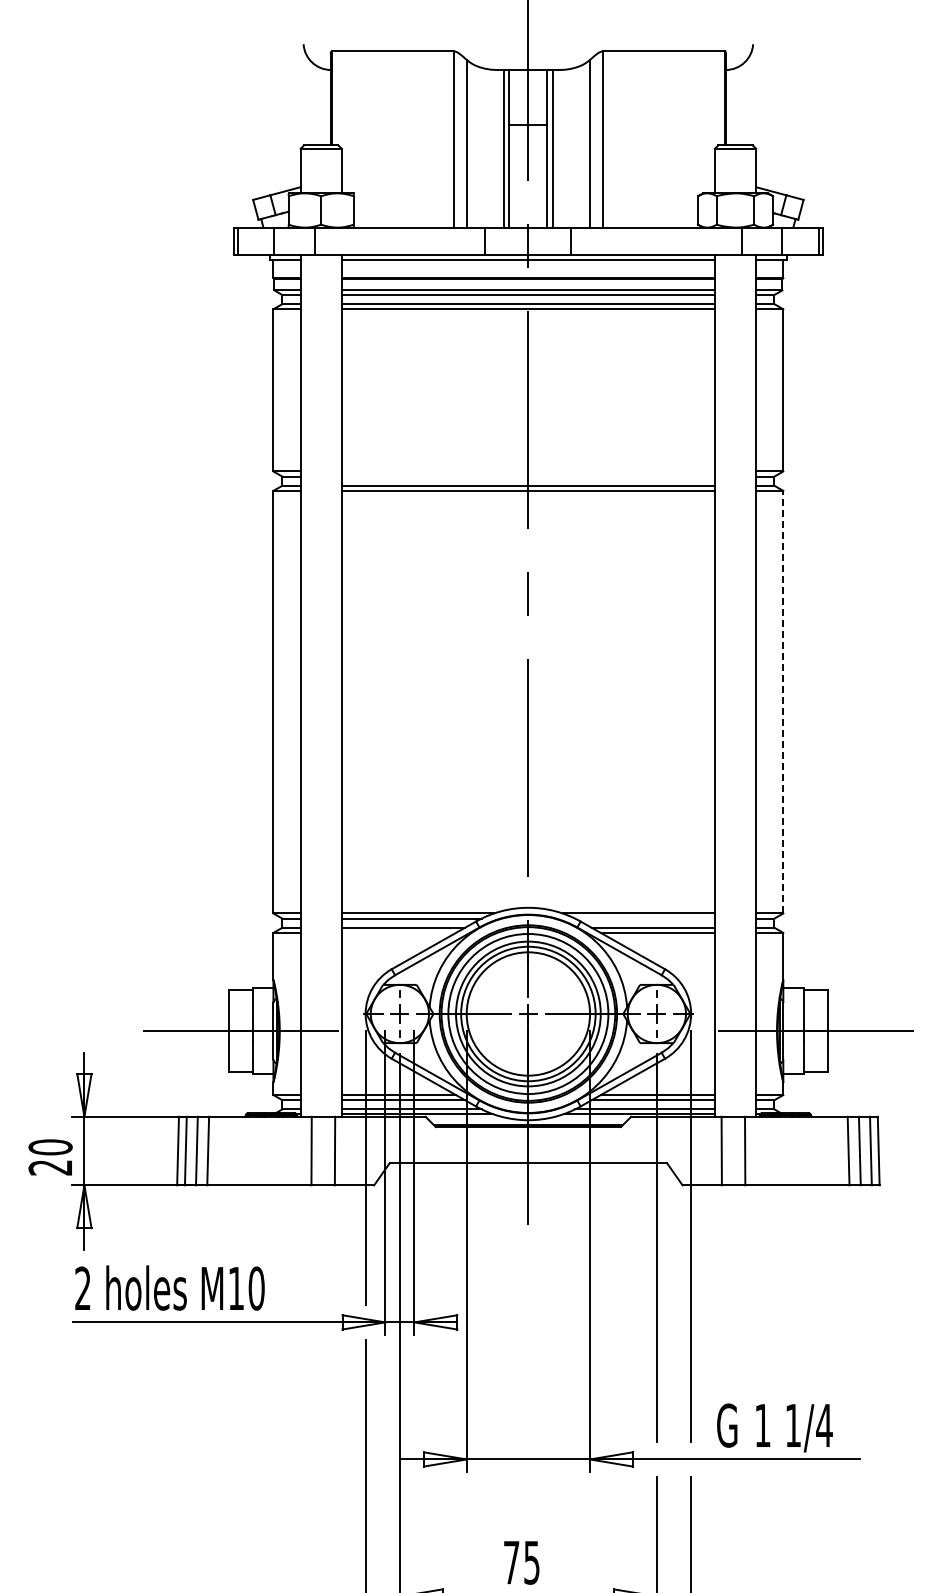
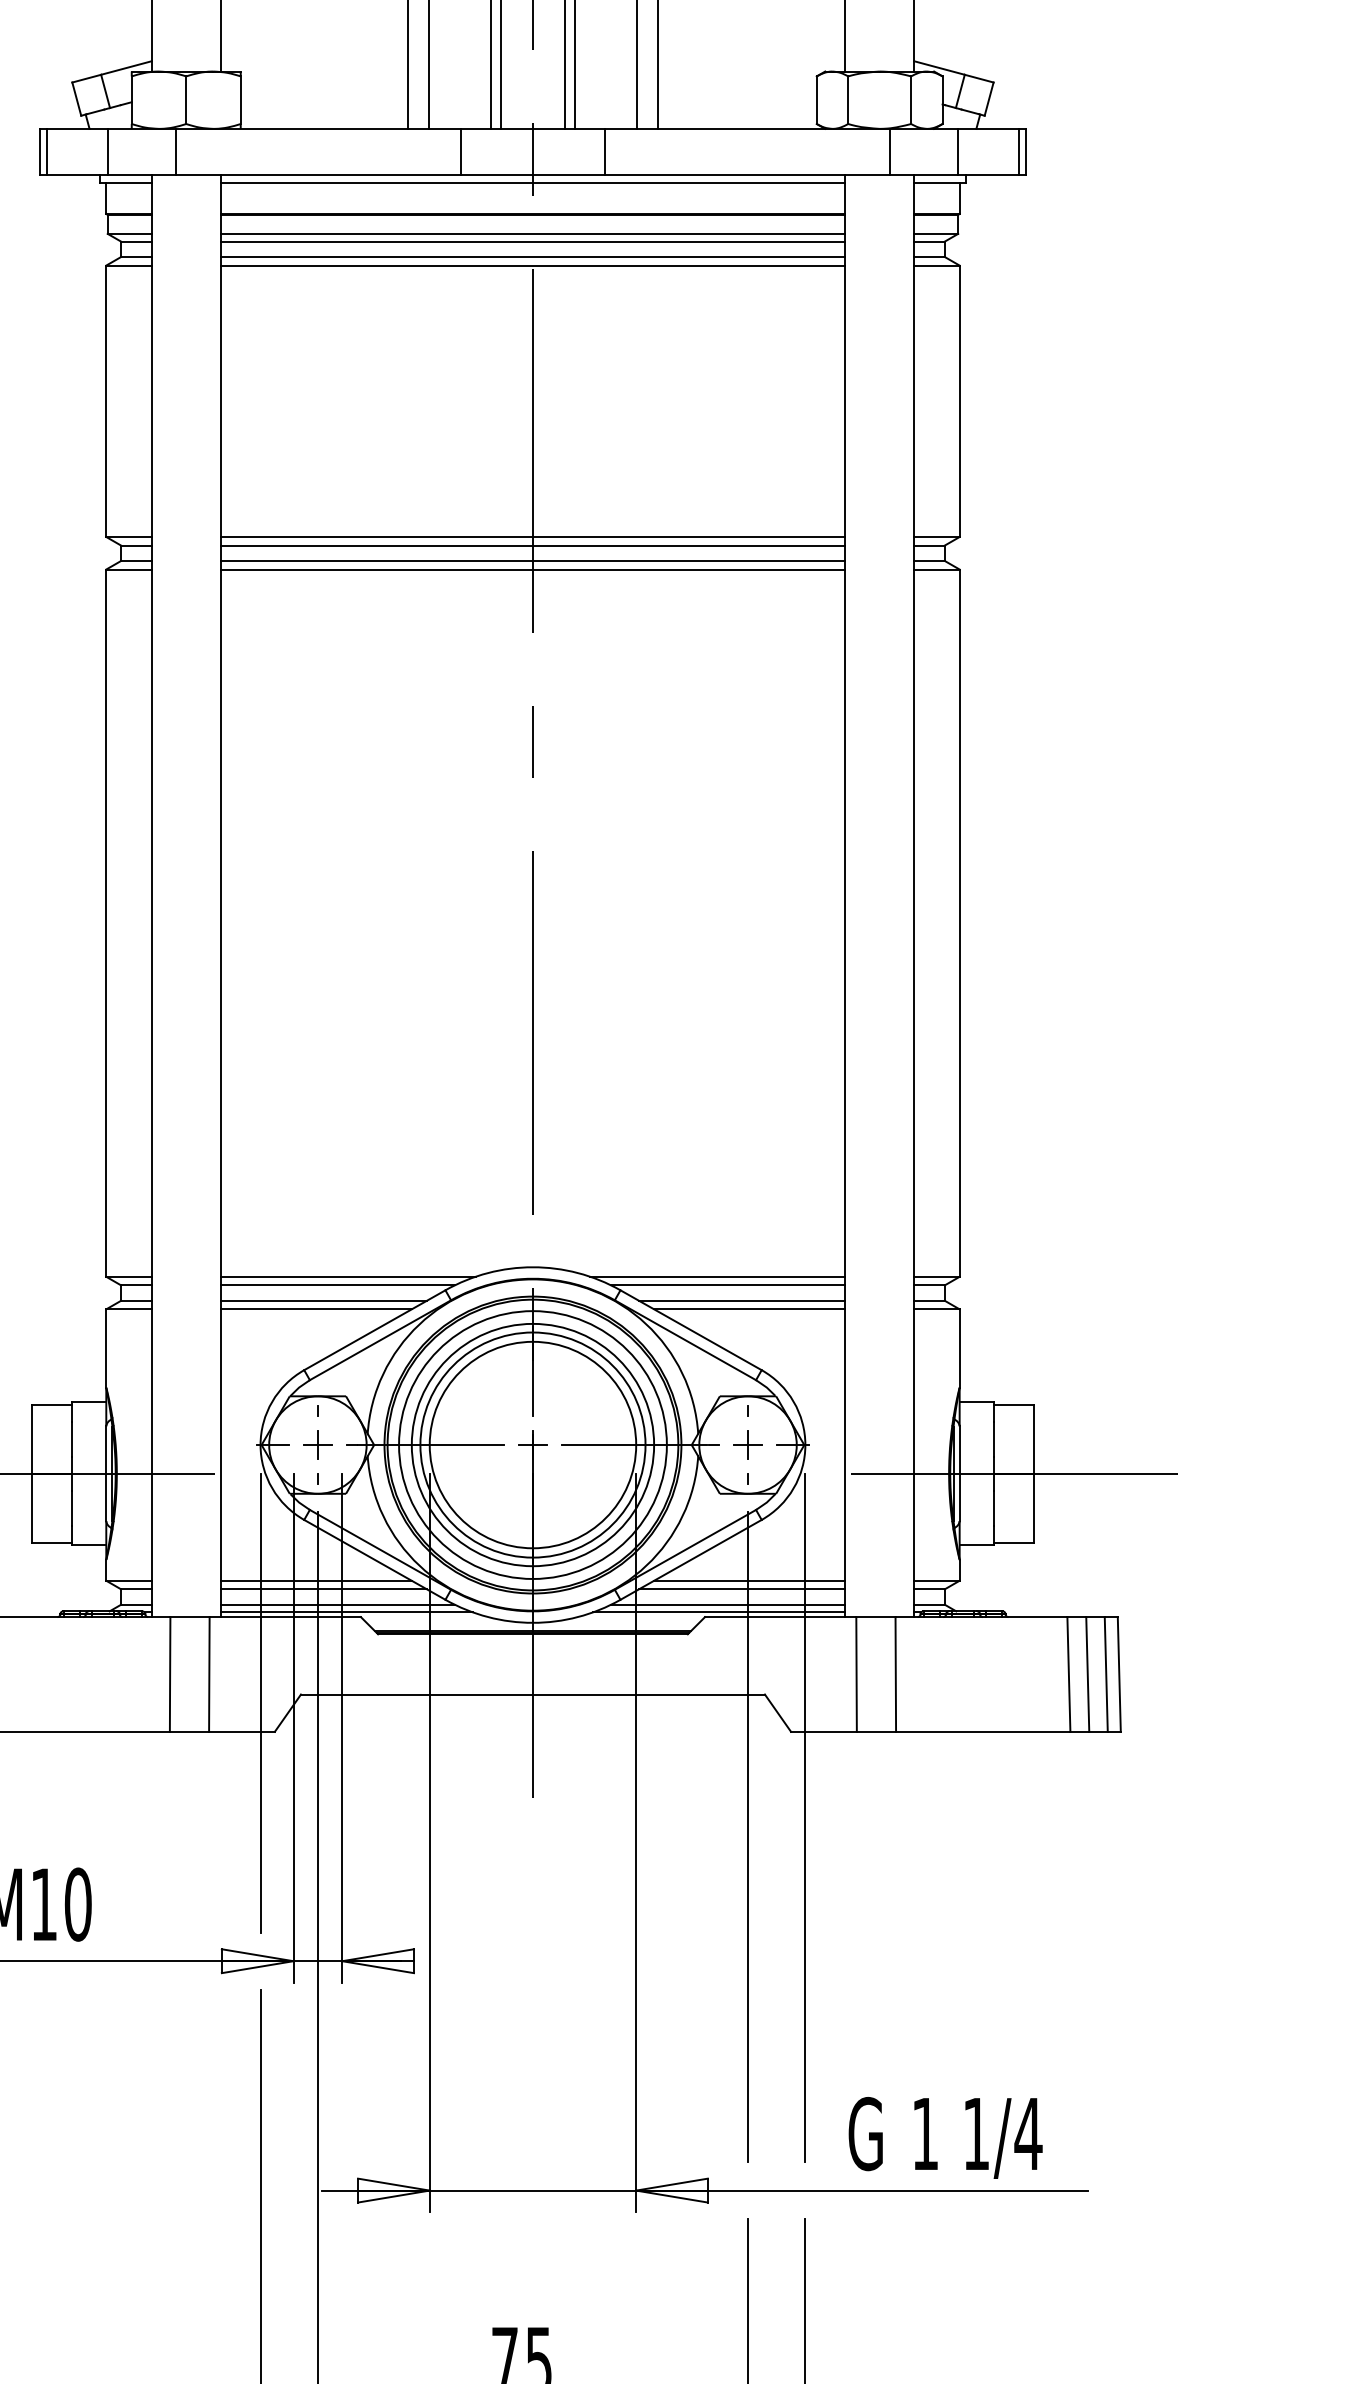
line: (527, 471) -> (531, 537), added
line: (527, 476) -> (531, 545), added
line: (783, 701) -> (959, 922), dashed -> solid
line: (644, 918) -> (727, 1285), added
line: (398, 932) -> (315, 1308), added

